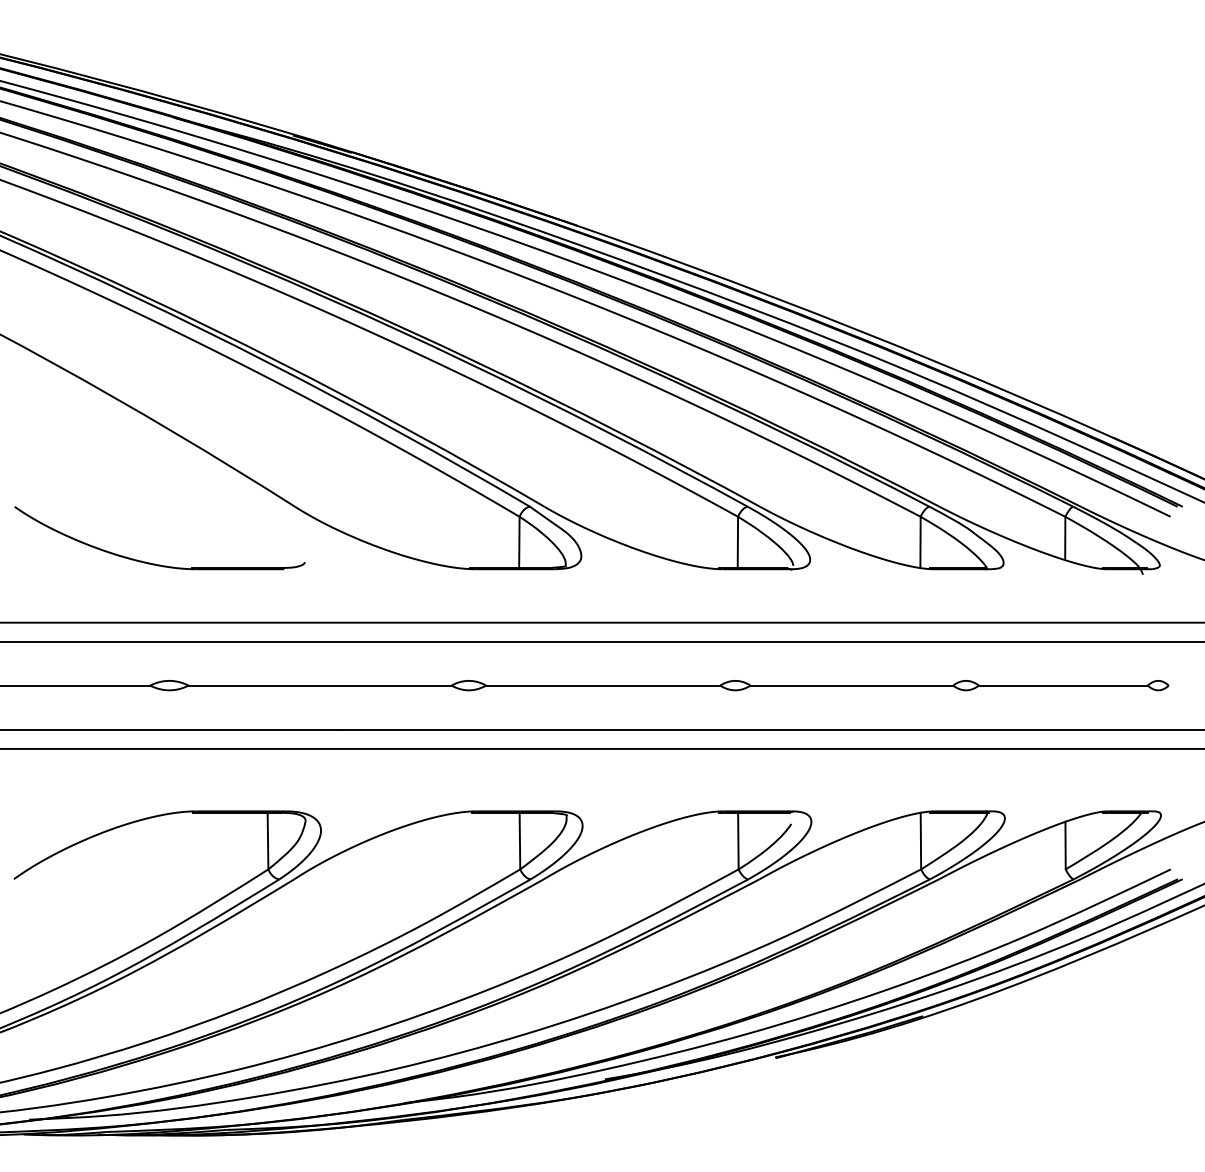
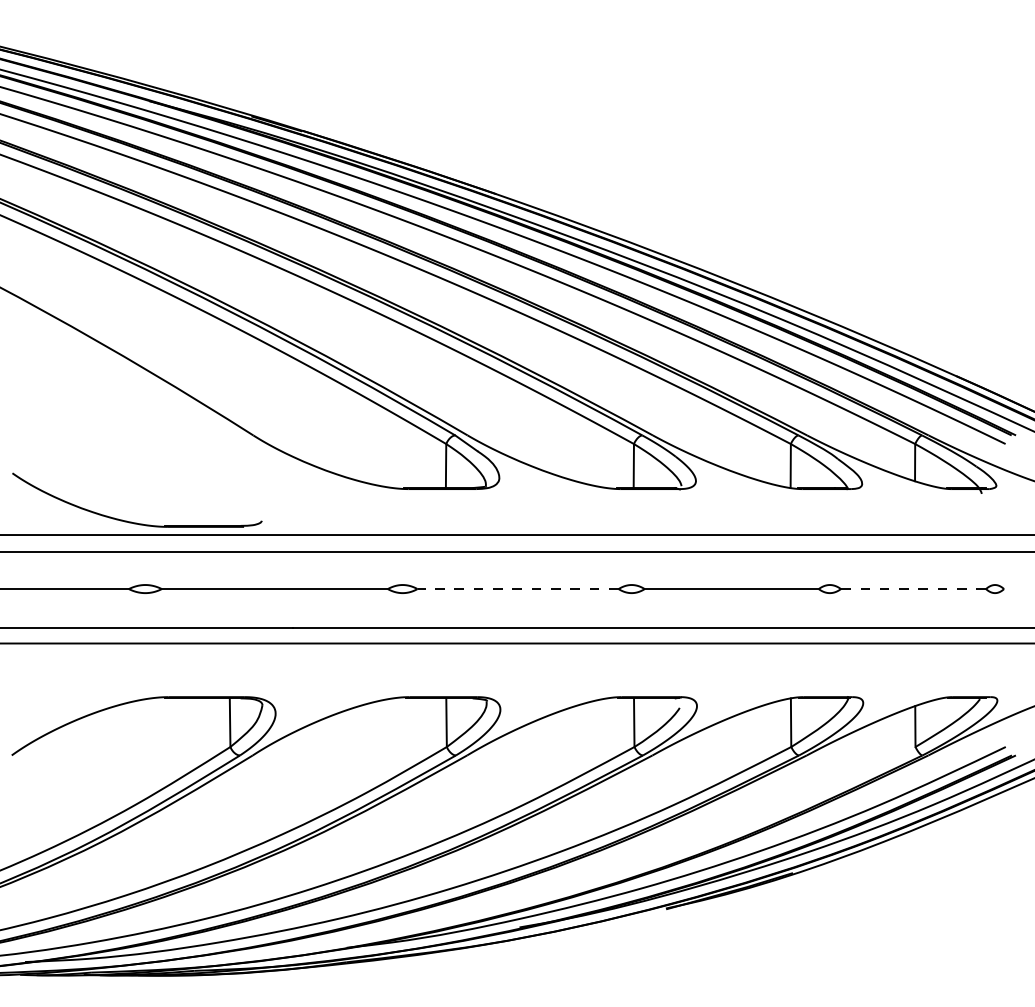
part: (155, 563) -> (133, 521), moved
line: (602, 685) -> (517, 588), solid -> dashed
line: (1062, 685) -> (912, 588), solid -> dashed

